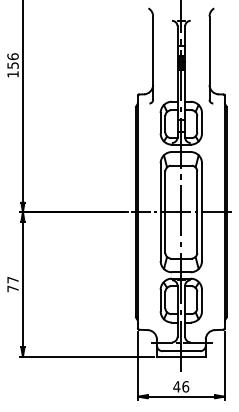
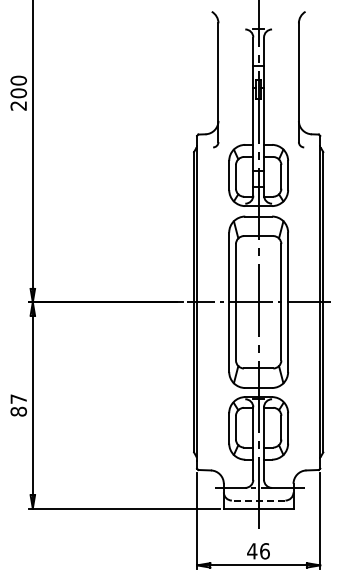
text: (12, 65) -> (18, 92), 156 -> 200
text: (12, 288) -> (18, 411), 77 -> 87
line: (181, 351) -> (258, 500), solid -> dashed

